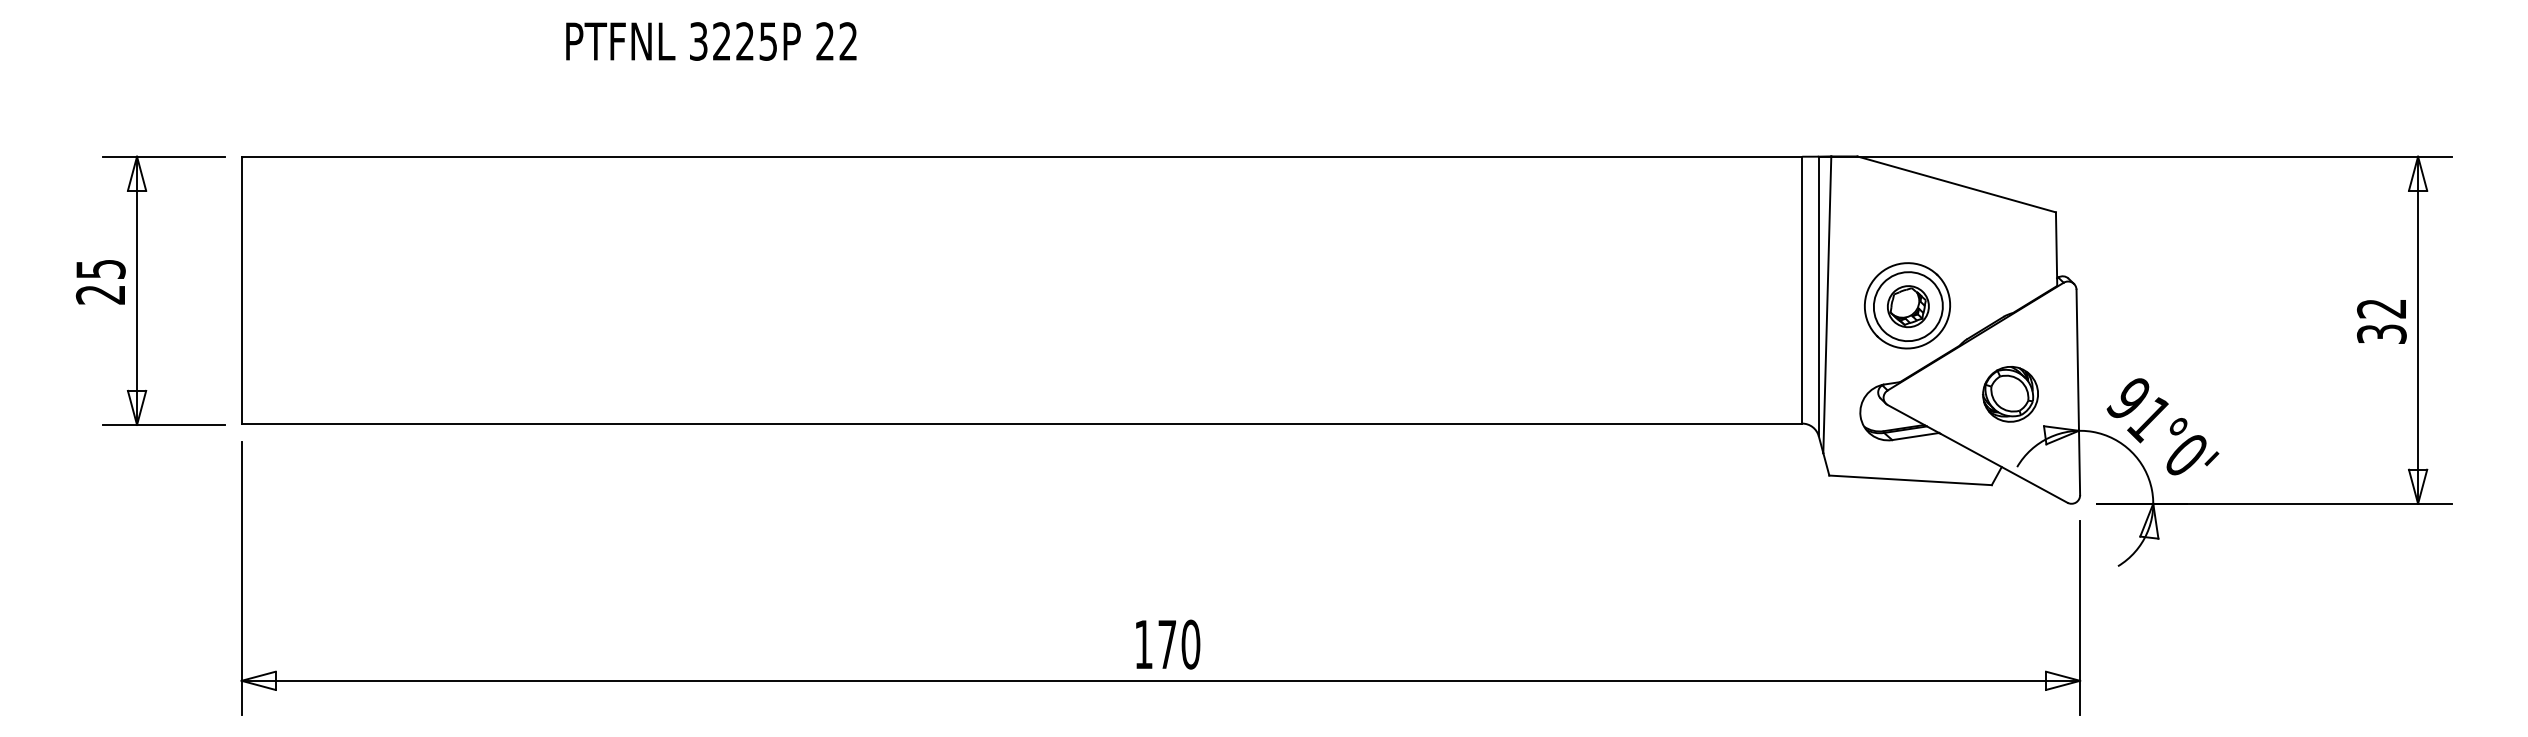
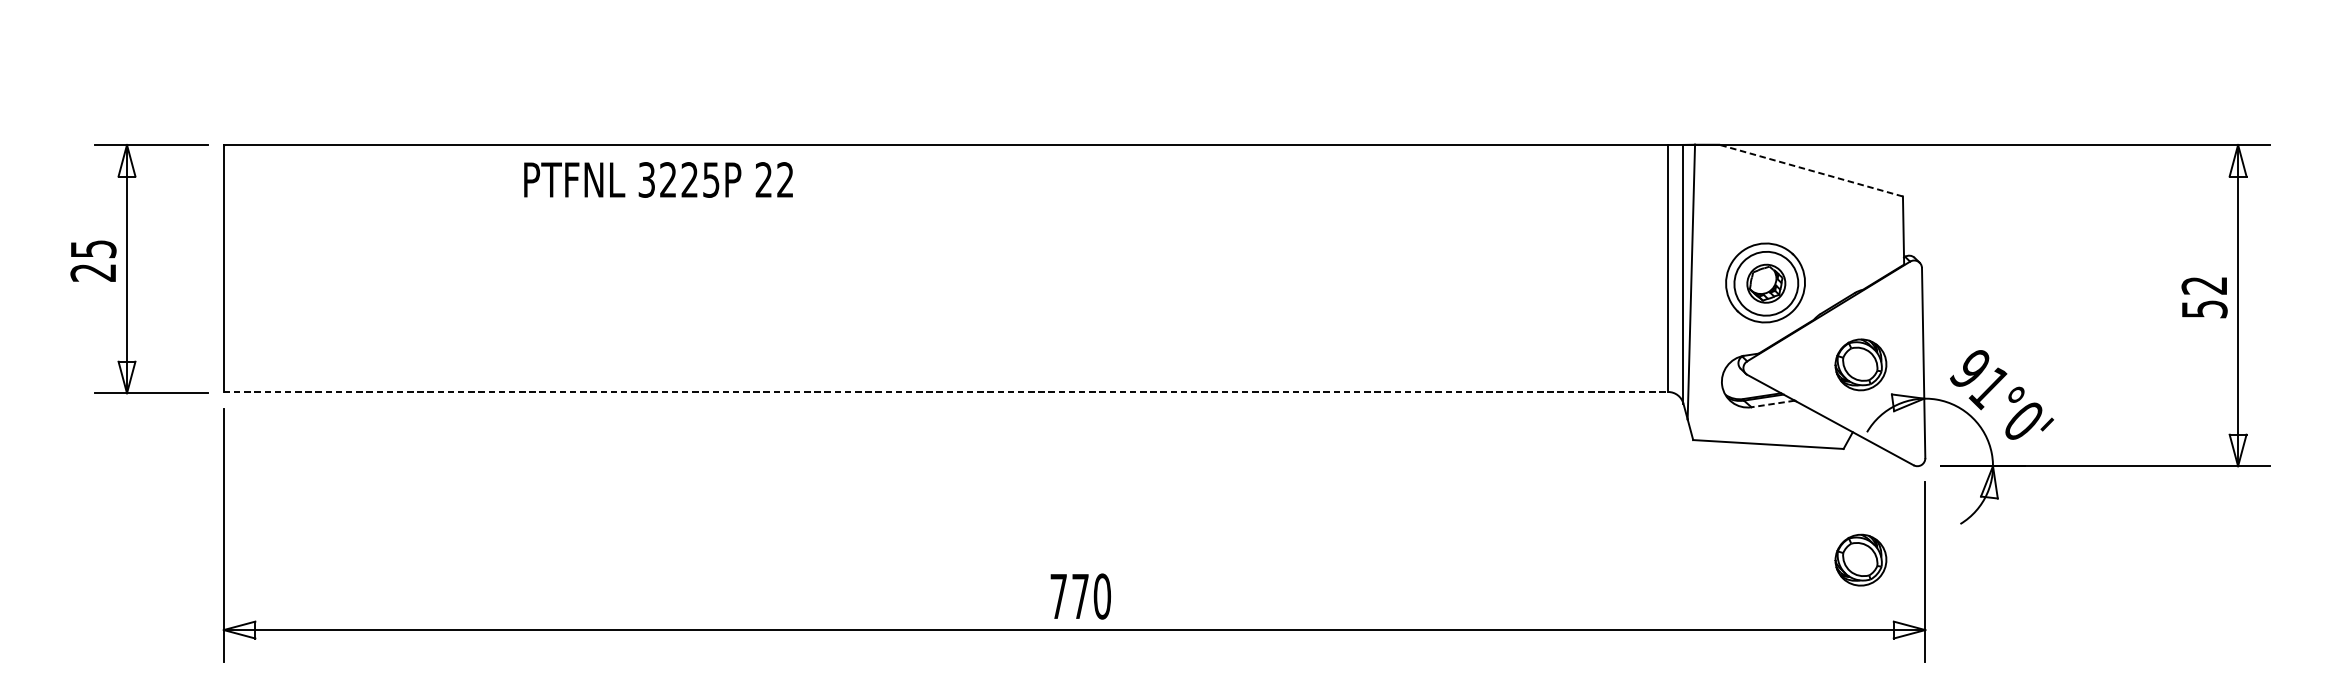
text: (711, 41) -> (658, 179), moved
line: (1956, 184) -> (1810, 170), solid -> dashed
text: (2381, 333) -> (2204, 308), 32 -> 52
line: (1022, 423) -> (946, 391), solid -> dashed
line: (1915, 436) -> (1772, 403), solid -> dashed
part: (2010, 605) -> (1860, 560), added
text: (1143, 644) -> (1058, 596), 170 -> 770

